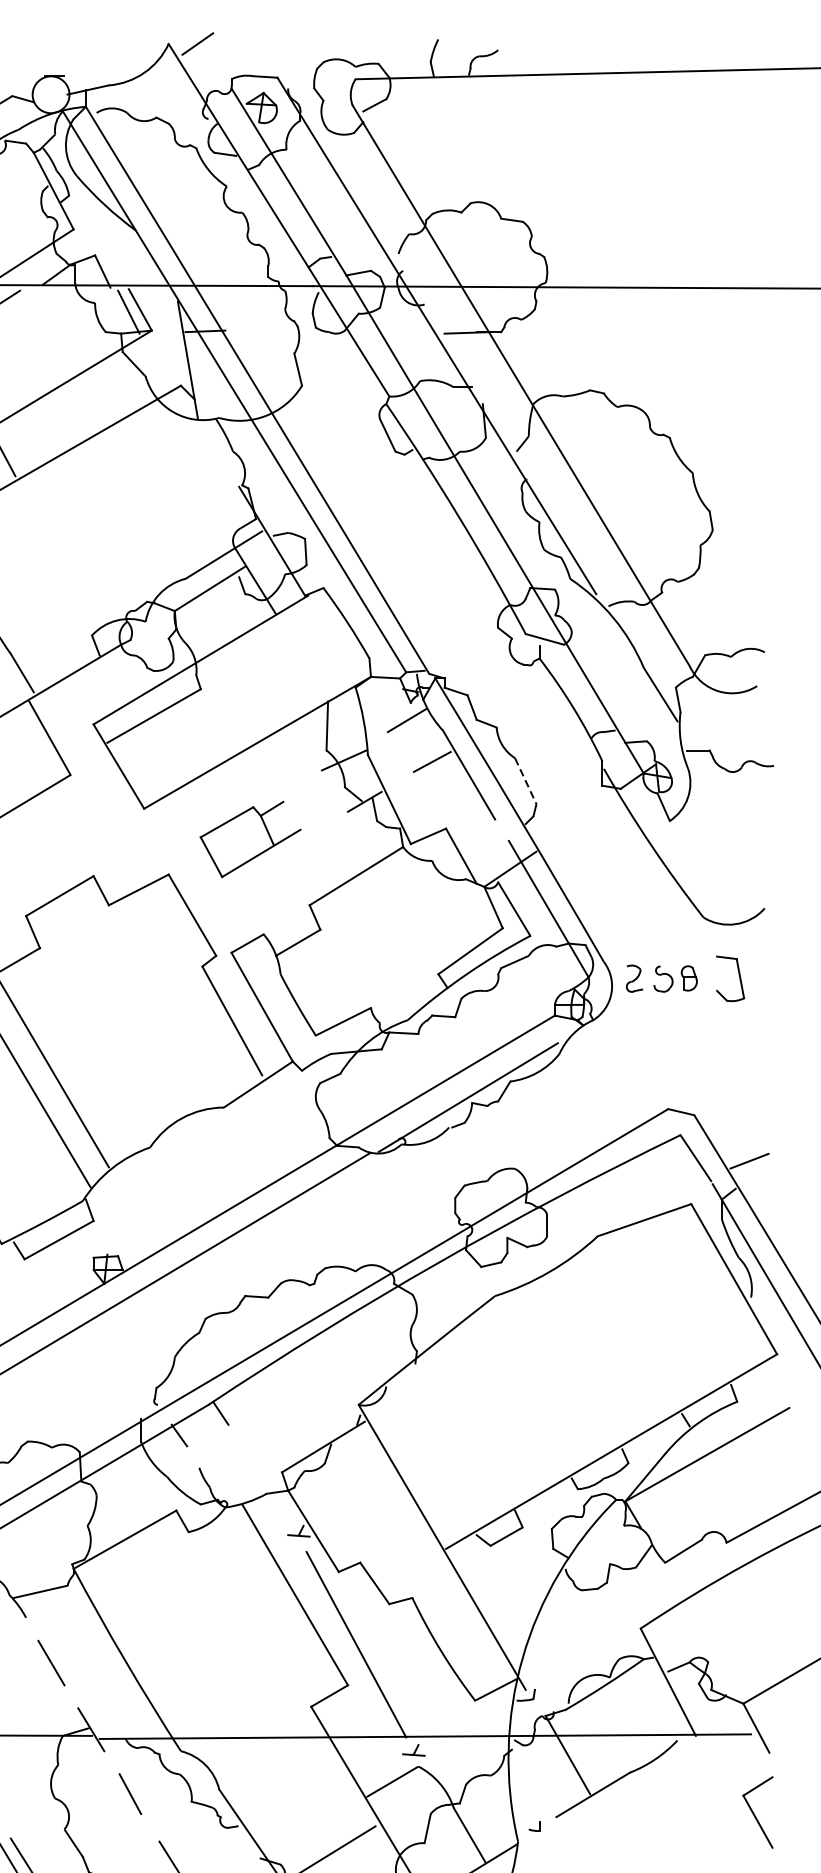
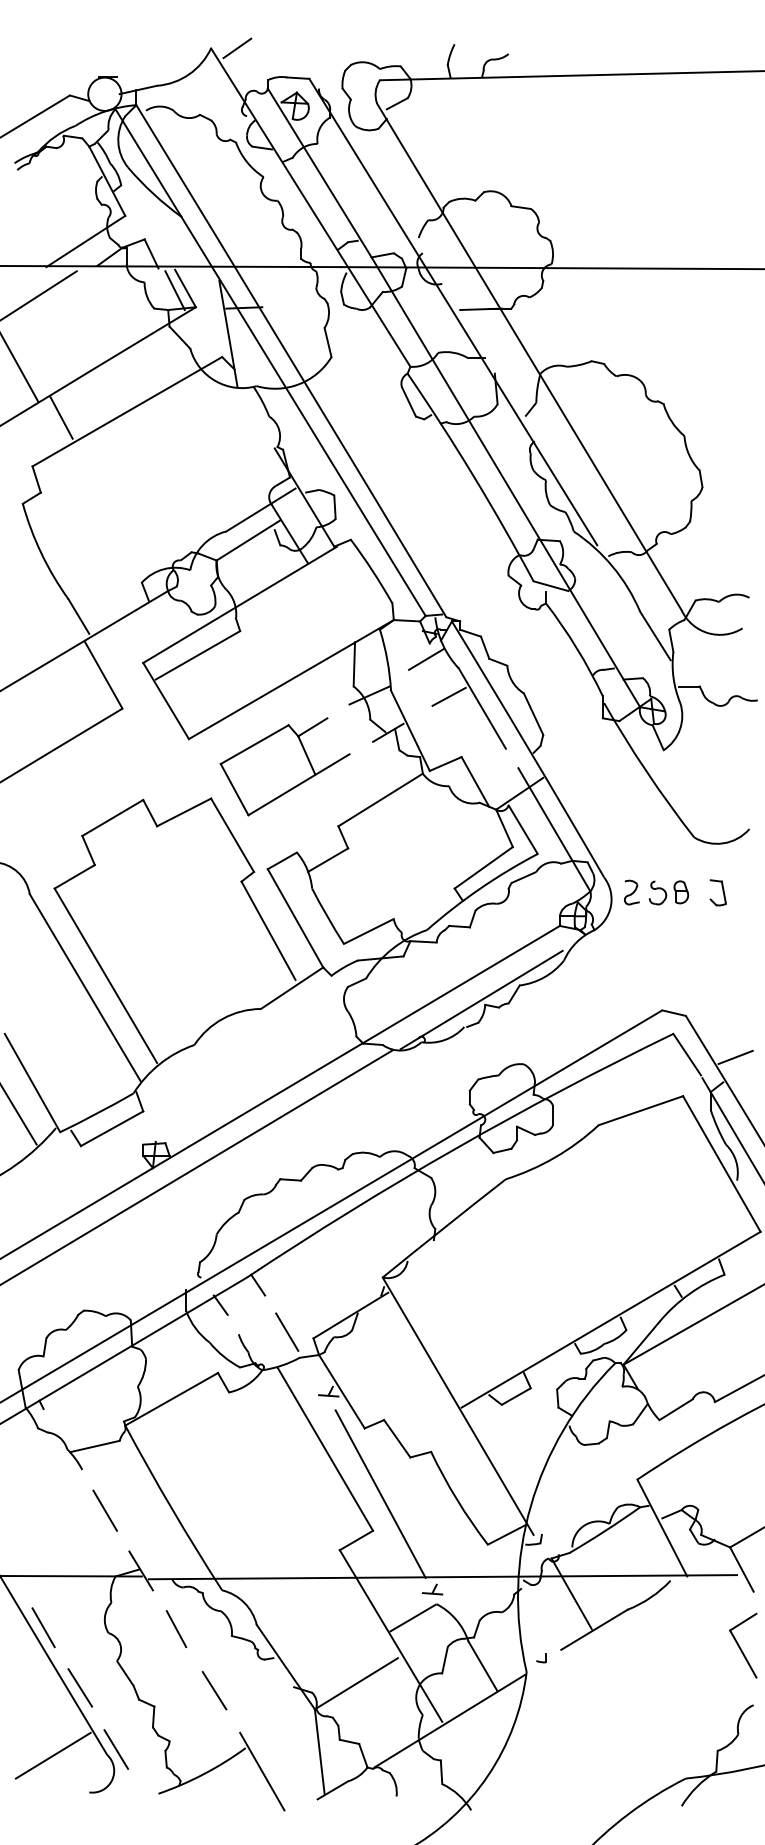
line: (525, 781) -> (533, 714), dashed -> solid
part: (249, 839) -> (284, 766), size x1.43
part: (729, 978) -> (717, 892), size x0.62
line: (253, 1464) -> (287, 1331), added

